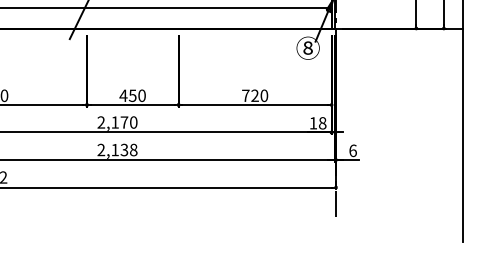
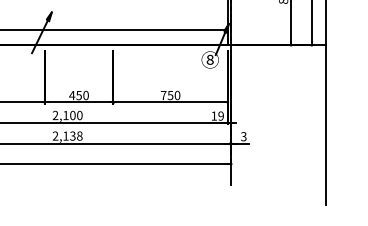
text: (254, 95) -> (170, 95), 720 -> 750
text: (123, 122) -> (72, 115), 2,170 -> 2,100
text: (321, 122) -> (220, 115), 18 -> 19
text: (352, 150) -> (243, 136), 6 -> 3

